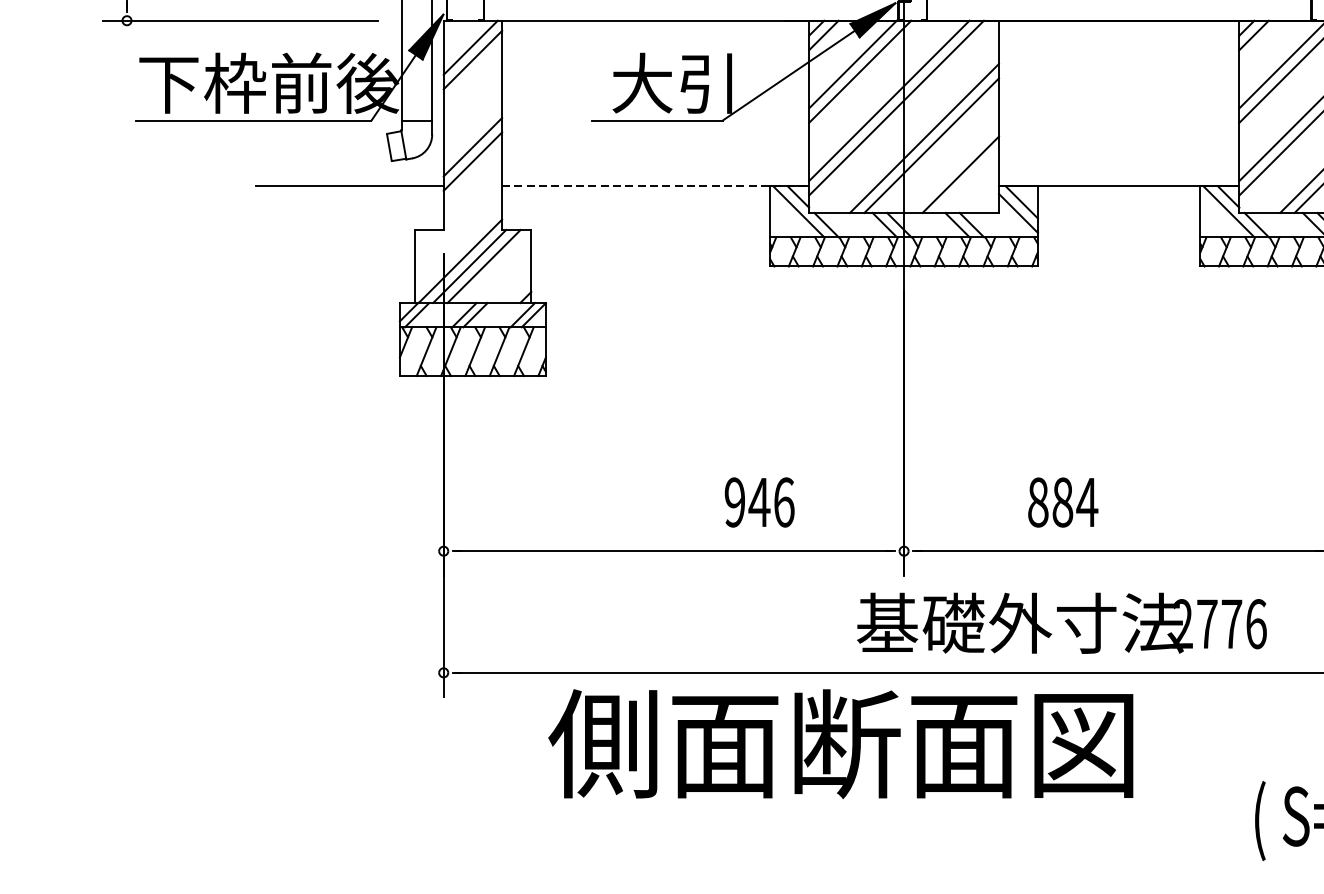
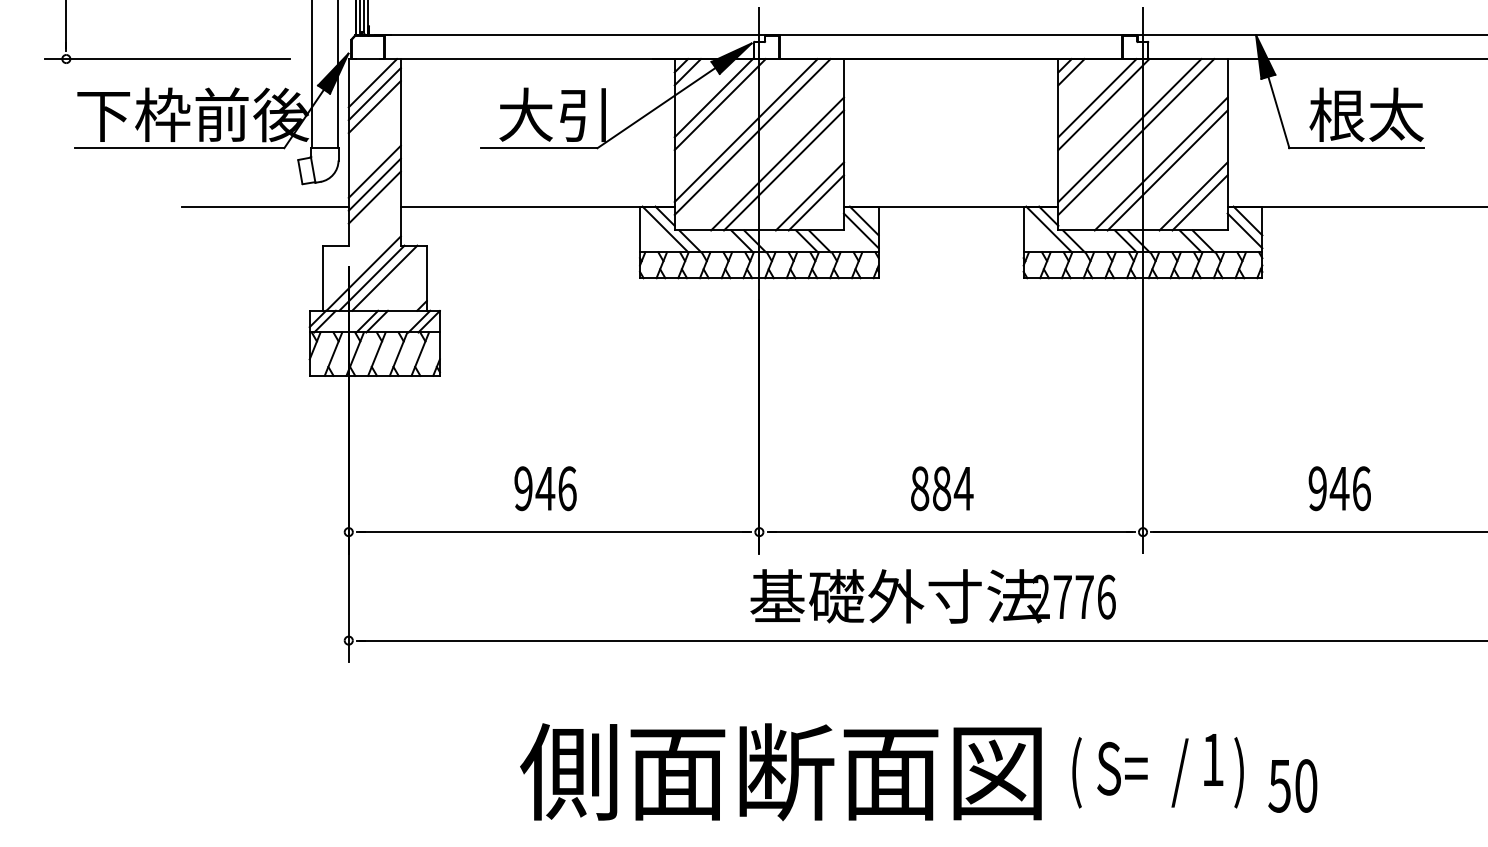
line: (472, 75) -> (374, 107), added
line: (472, 175) -> (374, 197), added
line: (967, 181) -> (815, 202), added
line: (655, 186) -> (537, 206), dashed -> solid
text: (759, 502) -> (545, 488), moved
text: (1063, 502) -> (942, 488), moved
text: (1061, 623) -> (932, 596), moved
text: (840, 744) -> (780, 772), moved

